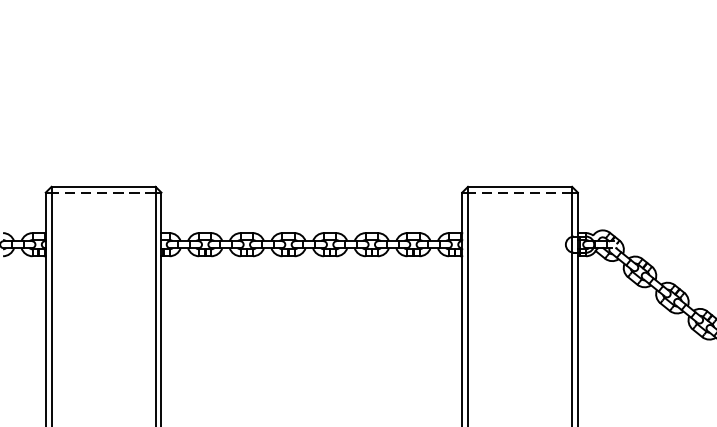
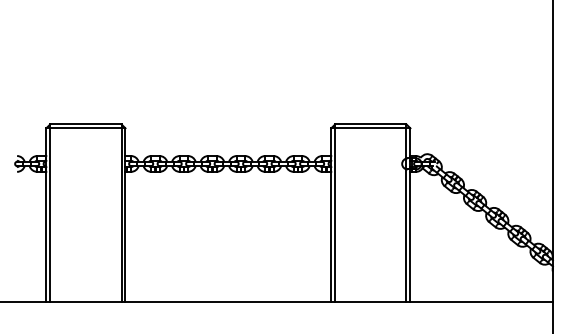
line: (103, 192) -> (85, 128), dashed -> solid
line: (519, 192) -> (370, 128), dashed -> solid

